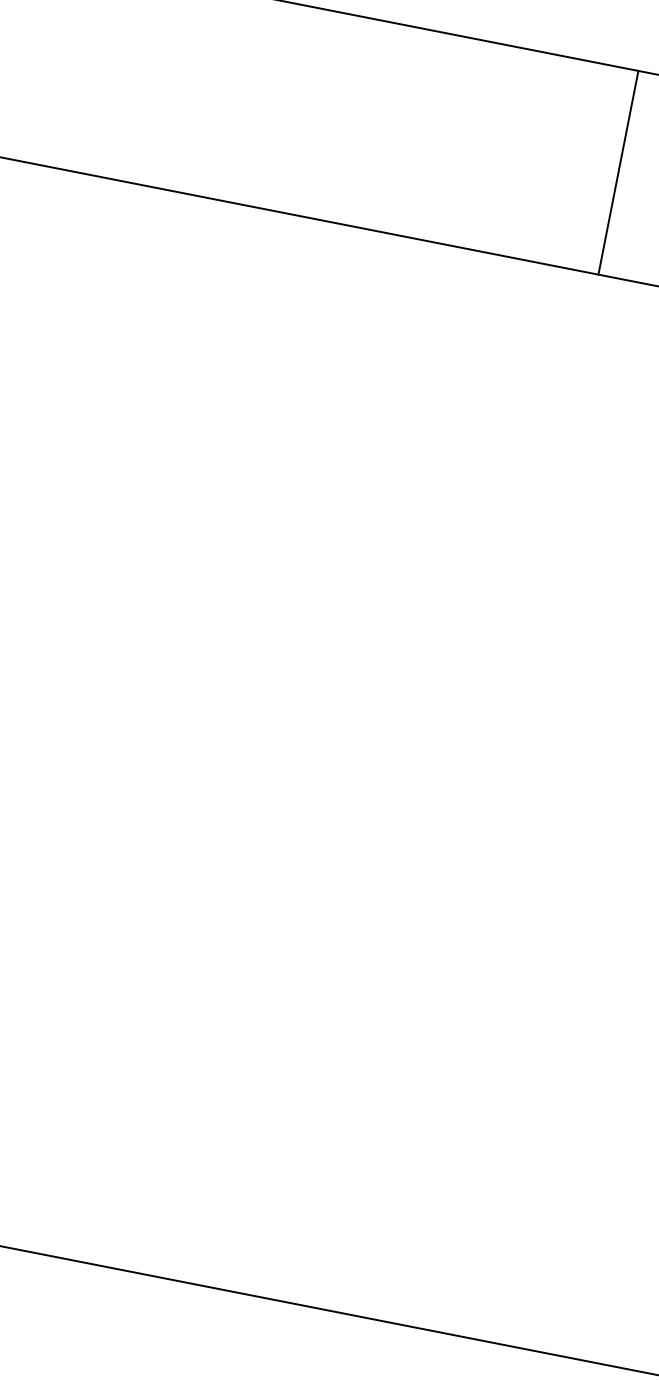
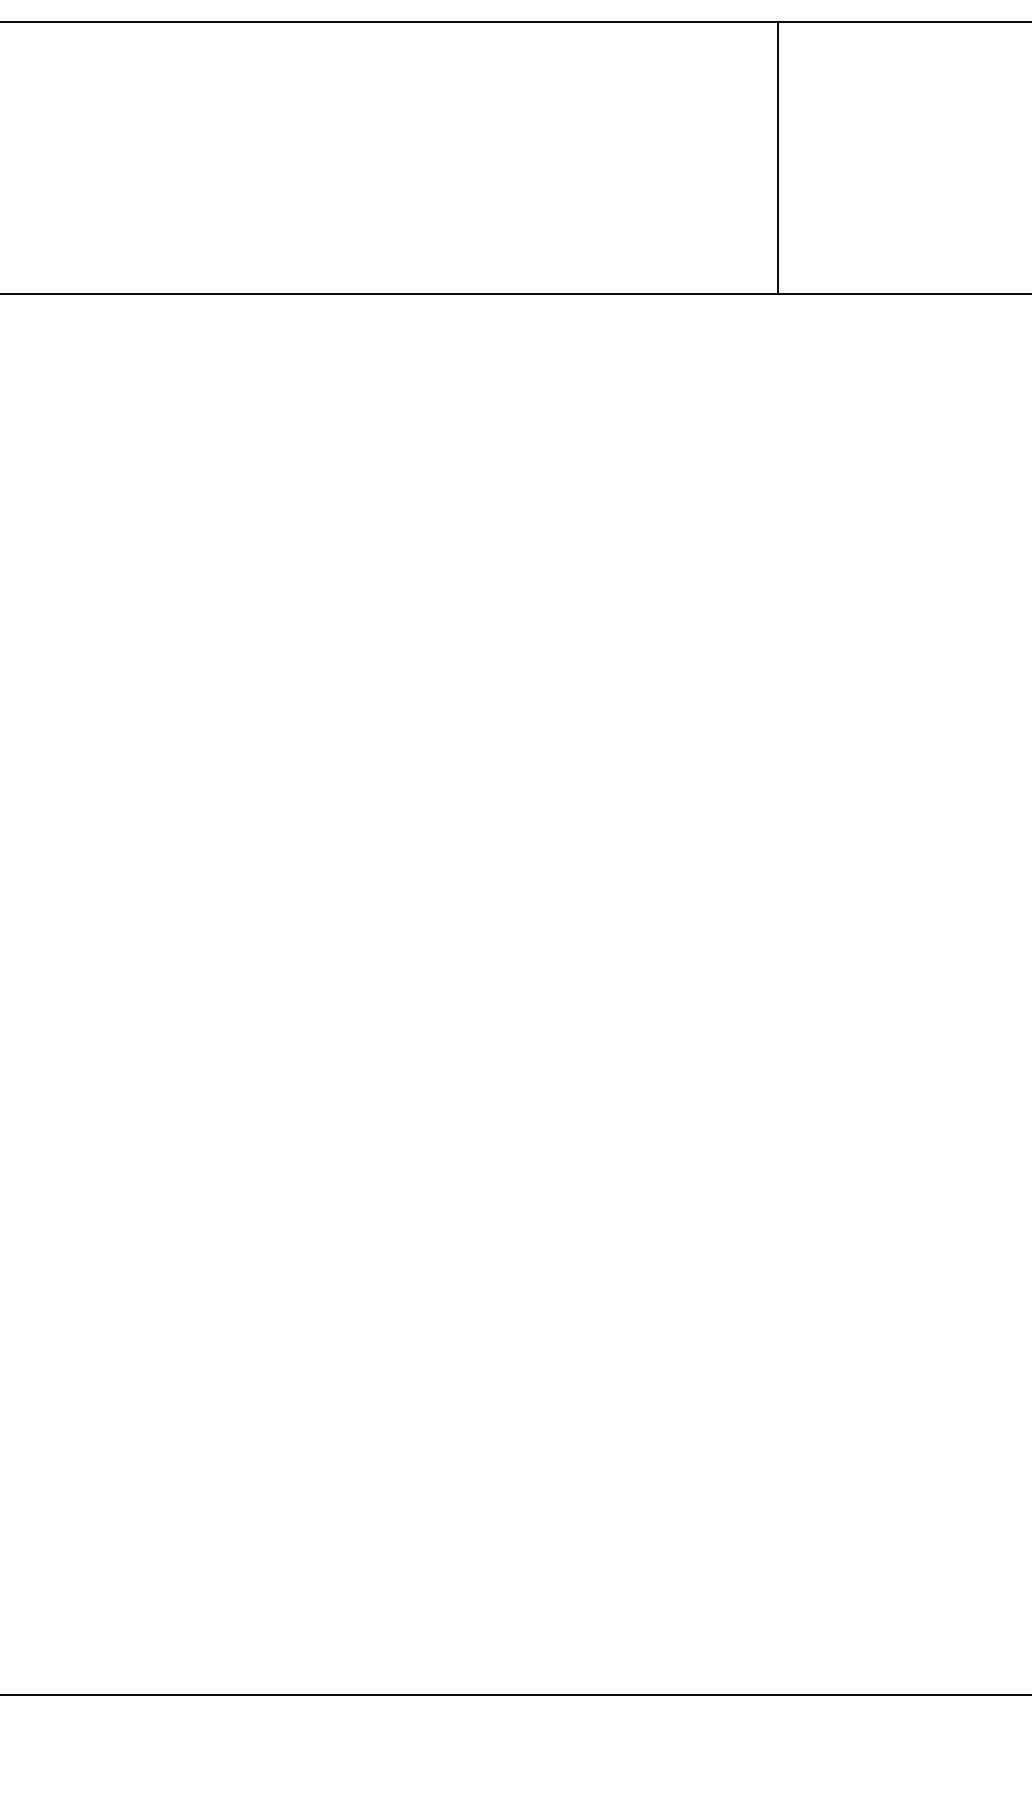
line: (618, 173) -> (778, 158), moved

